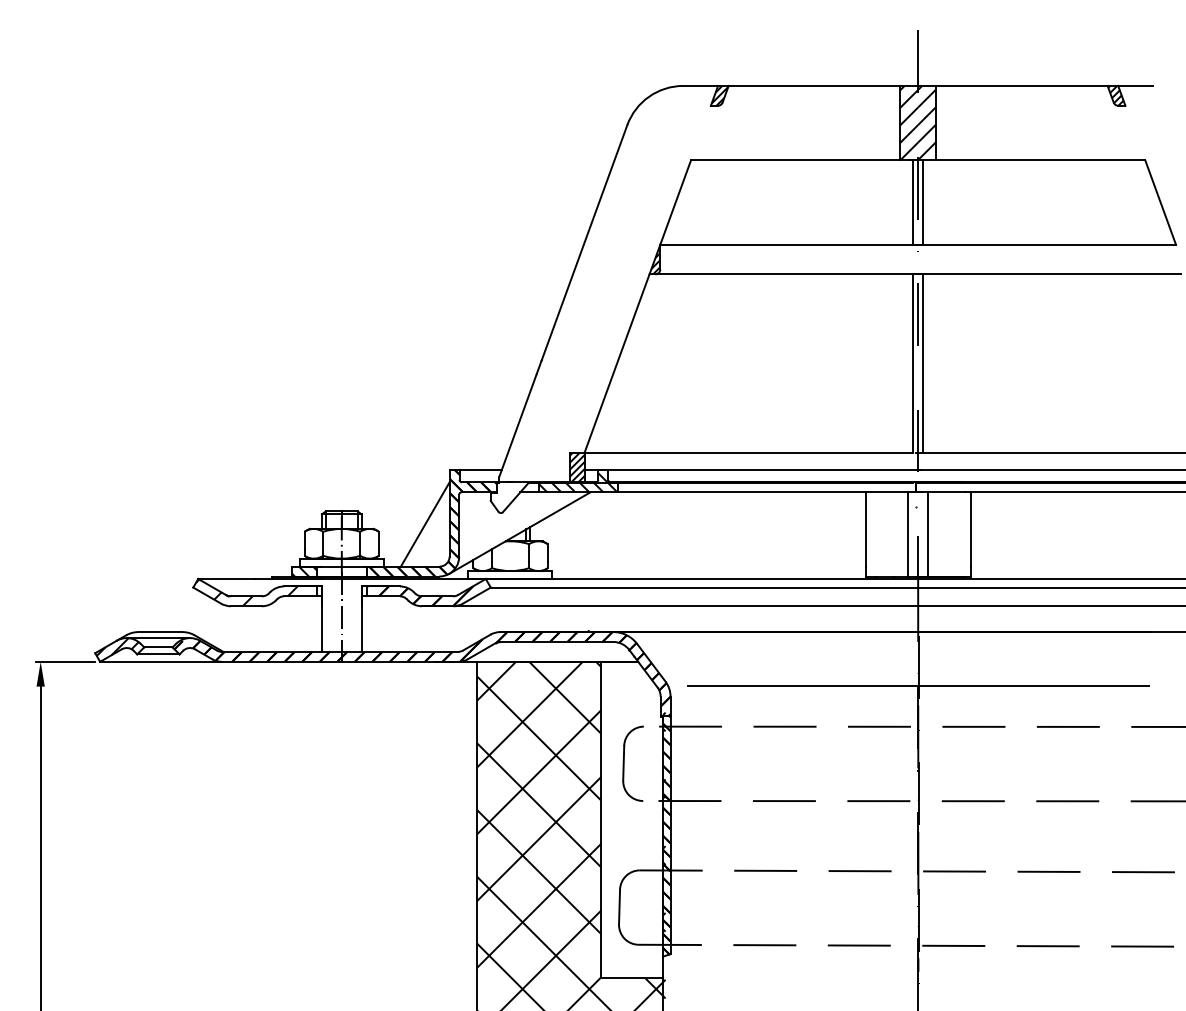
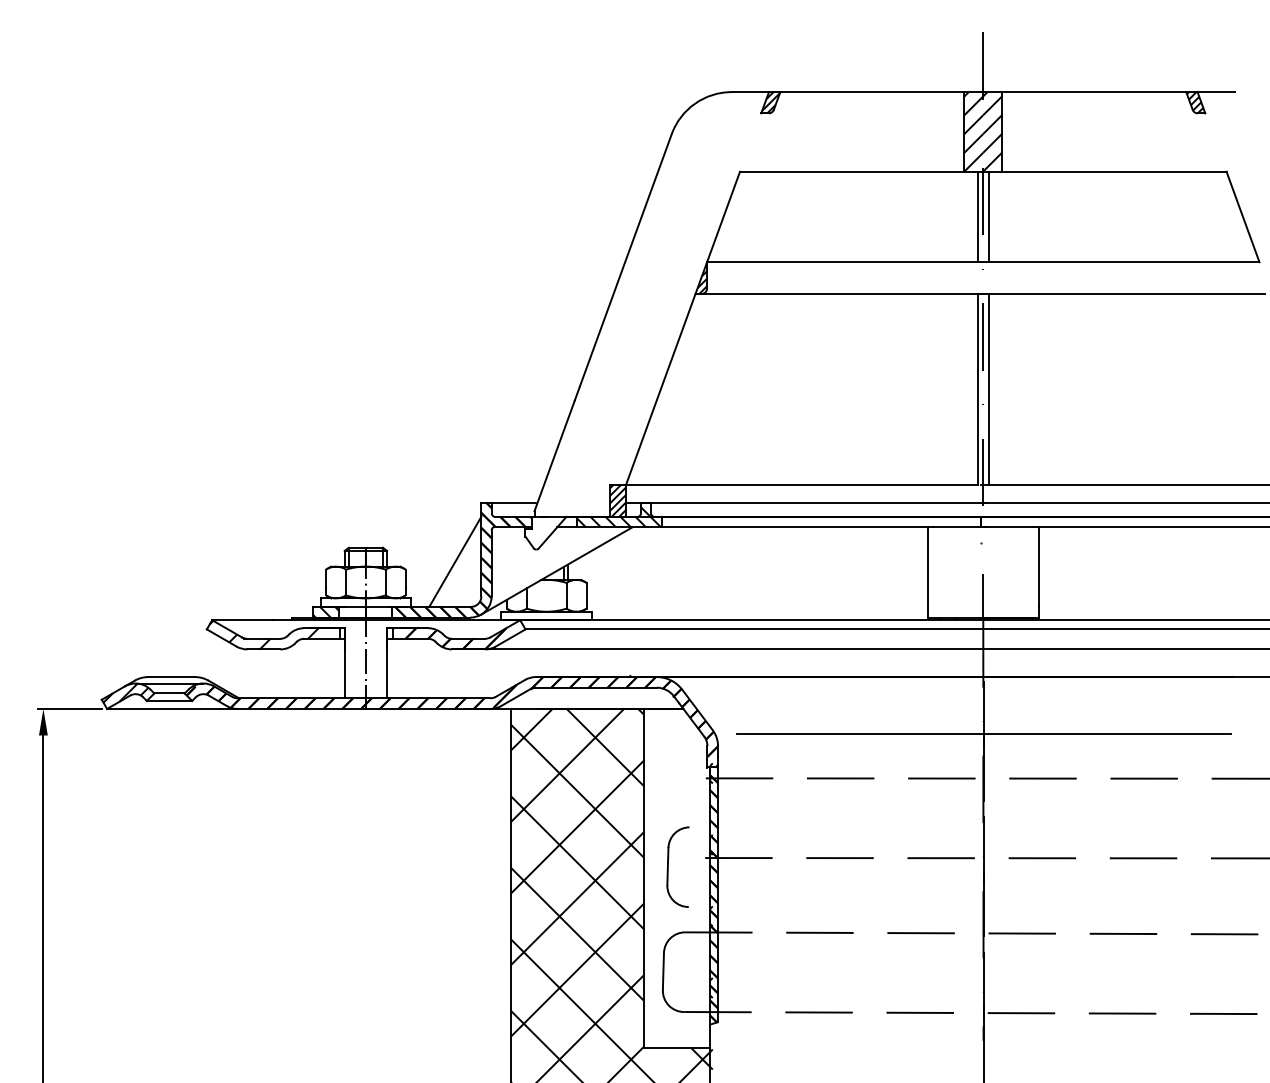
line: (908, 534) -> (972, 572), removed
line: (928, 534) -> (994, 572), removed
part: (624, 763) -> (668, 866), moved

